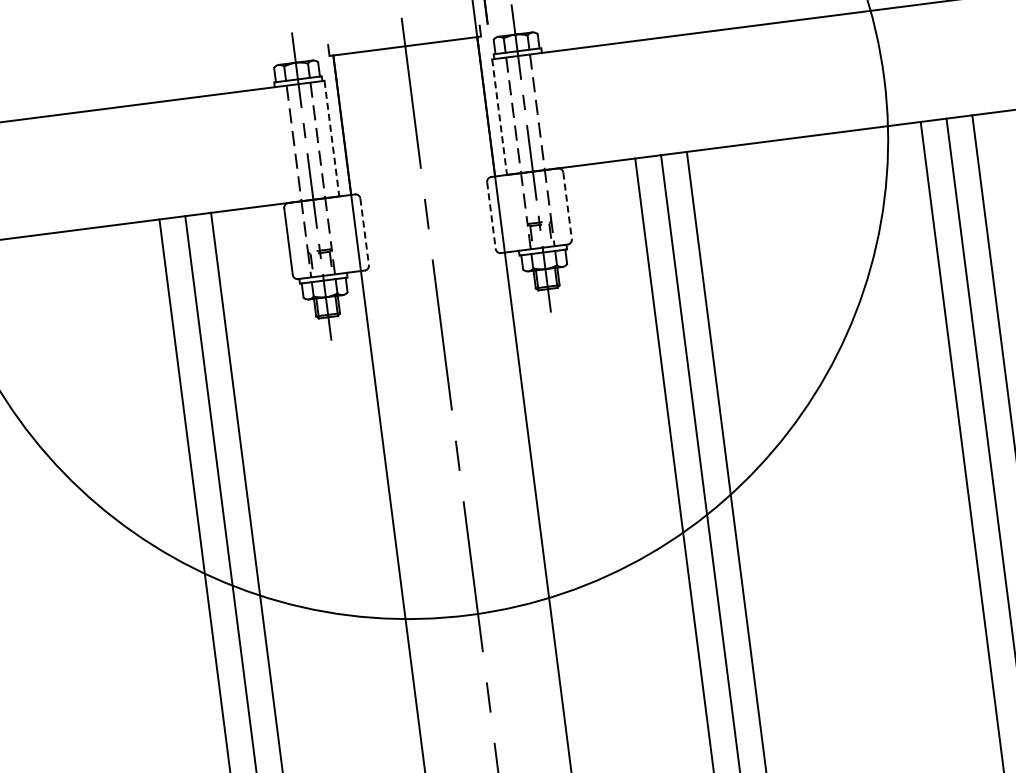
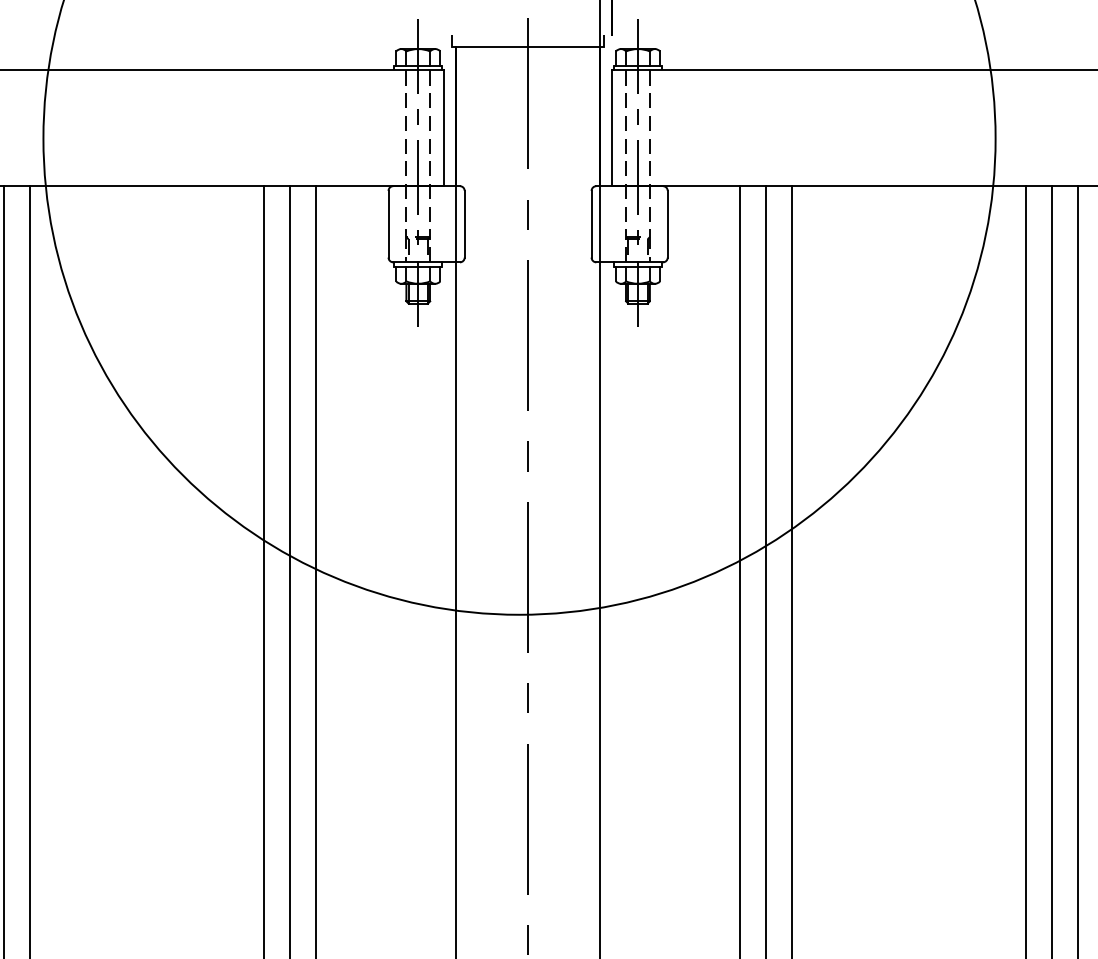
line: (500, 117) -> (612, 128), dashed -> solid
line: (332, 138) -> (444, 128), dashed -> solid
line: (567, 206) -> (667, 224), dashed -> solid
line: (491, 215) -> (591, 224), dashed -> solid
line: (364, 232) -> (464, 224), dashed -> solid

